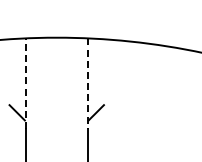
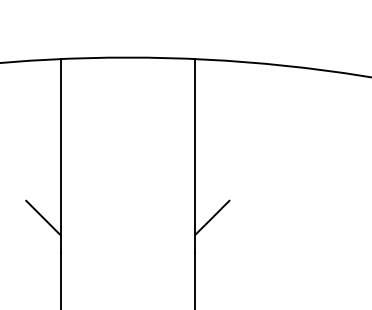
line: (25, 83) -> (61, 155), dashed -> solid
line: (88, 84) -> (195, 157), dashed -> solid

